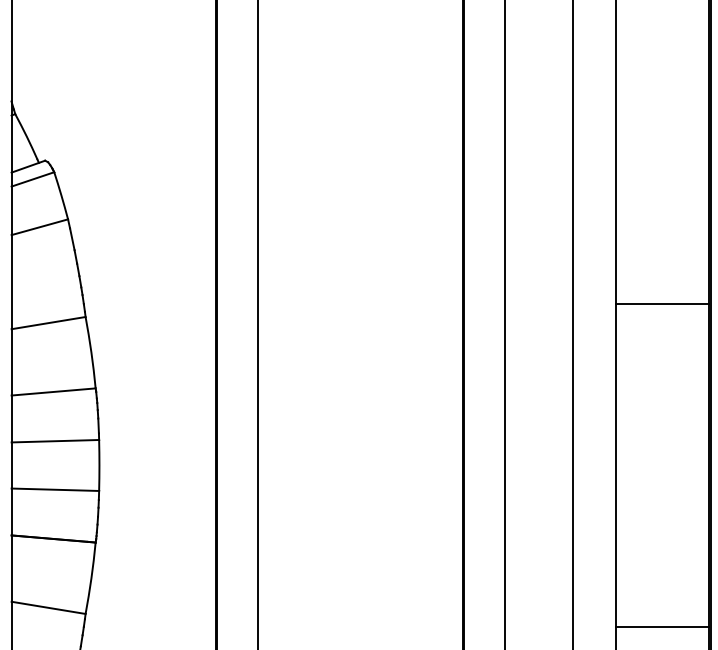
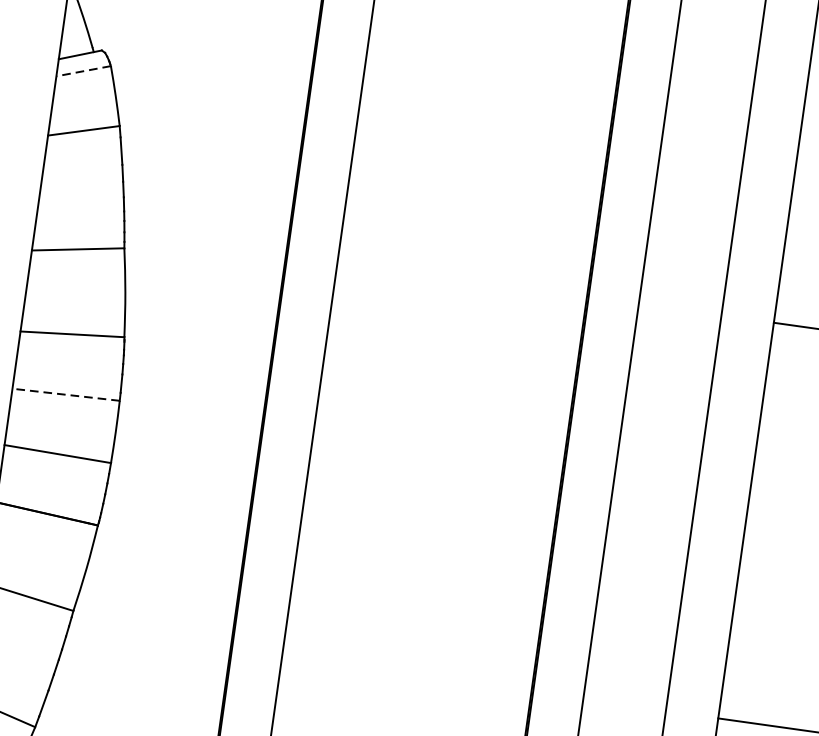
line: (32, 179) -> (83, 71), solid -> dashed
line: (55, 441) -> (66, 395), solid -> dashed

